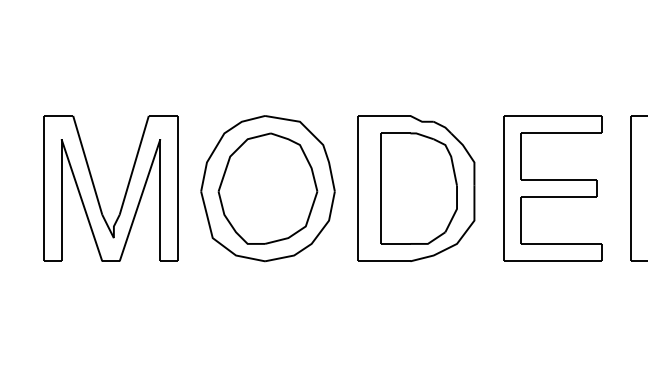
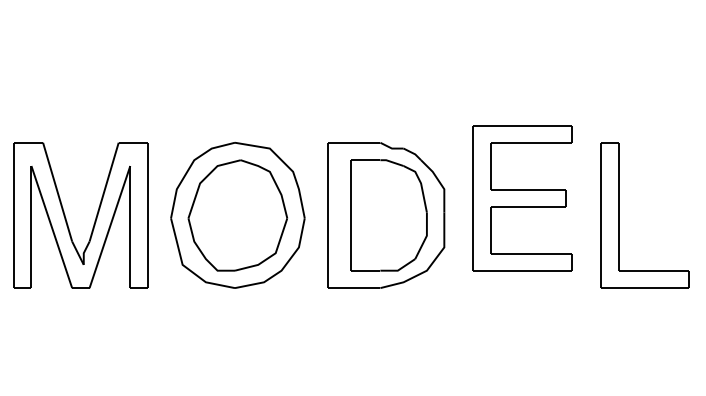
part: (552, 188) -> (522, 198), moved

